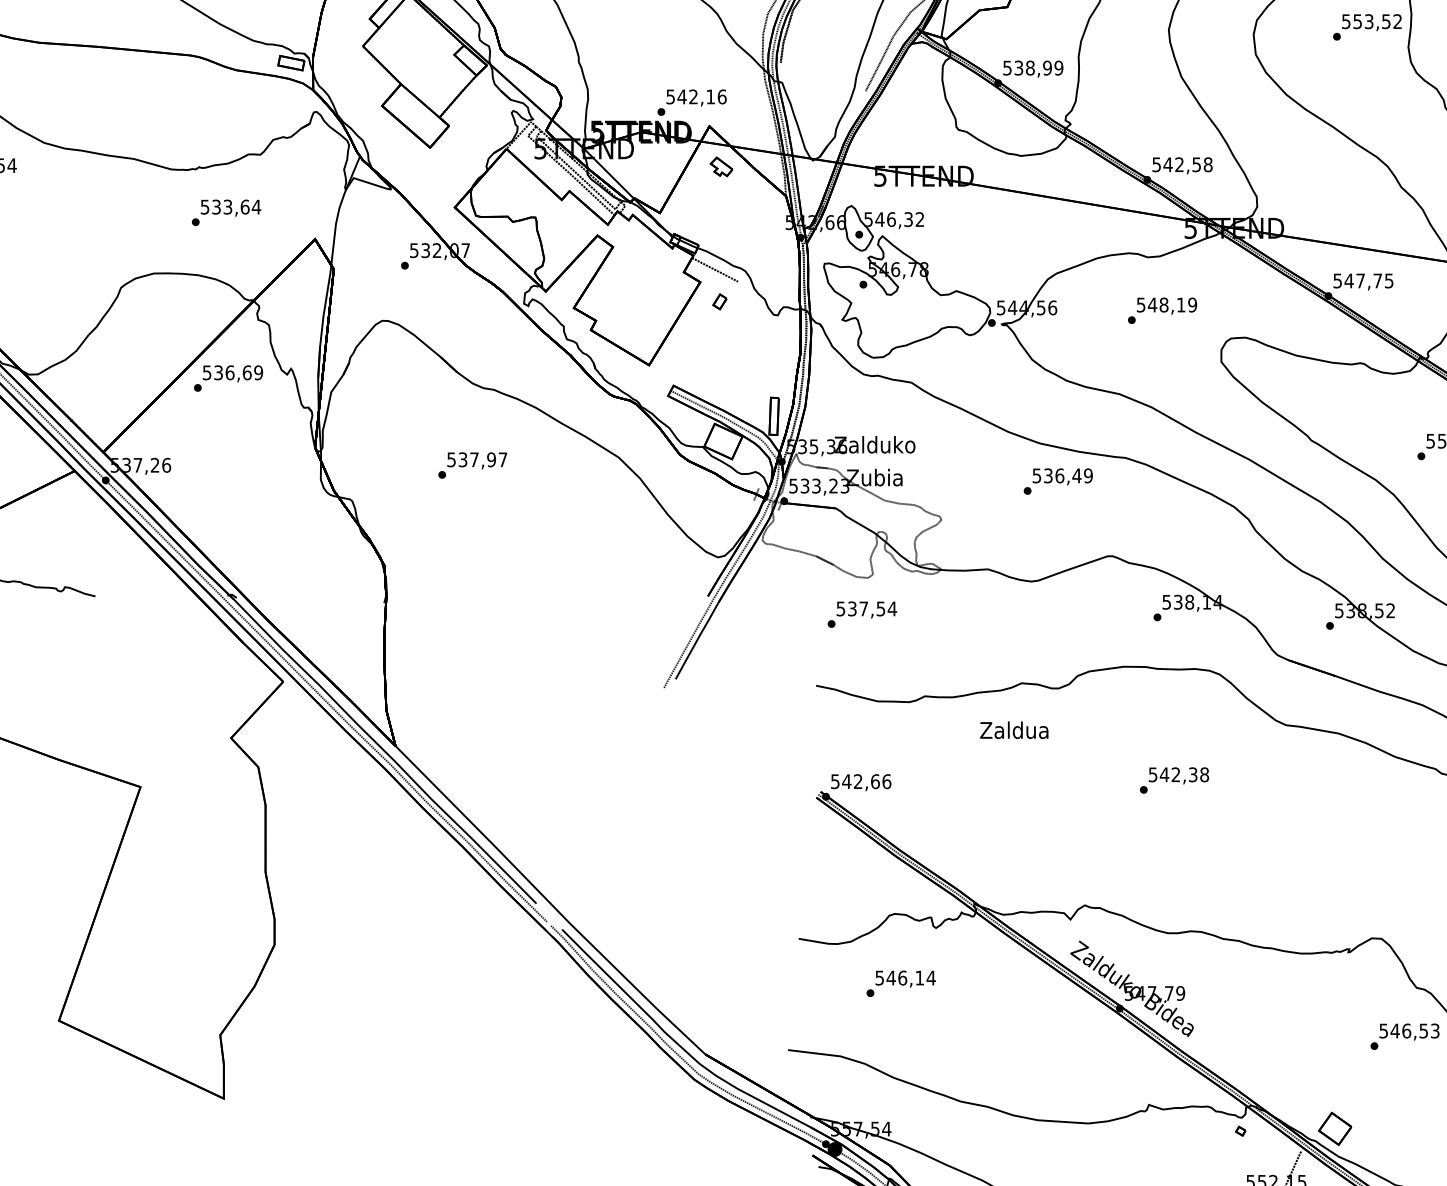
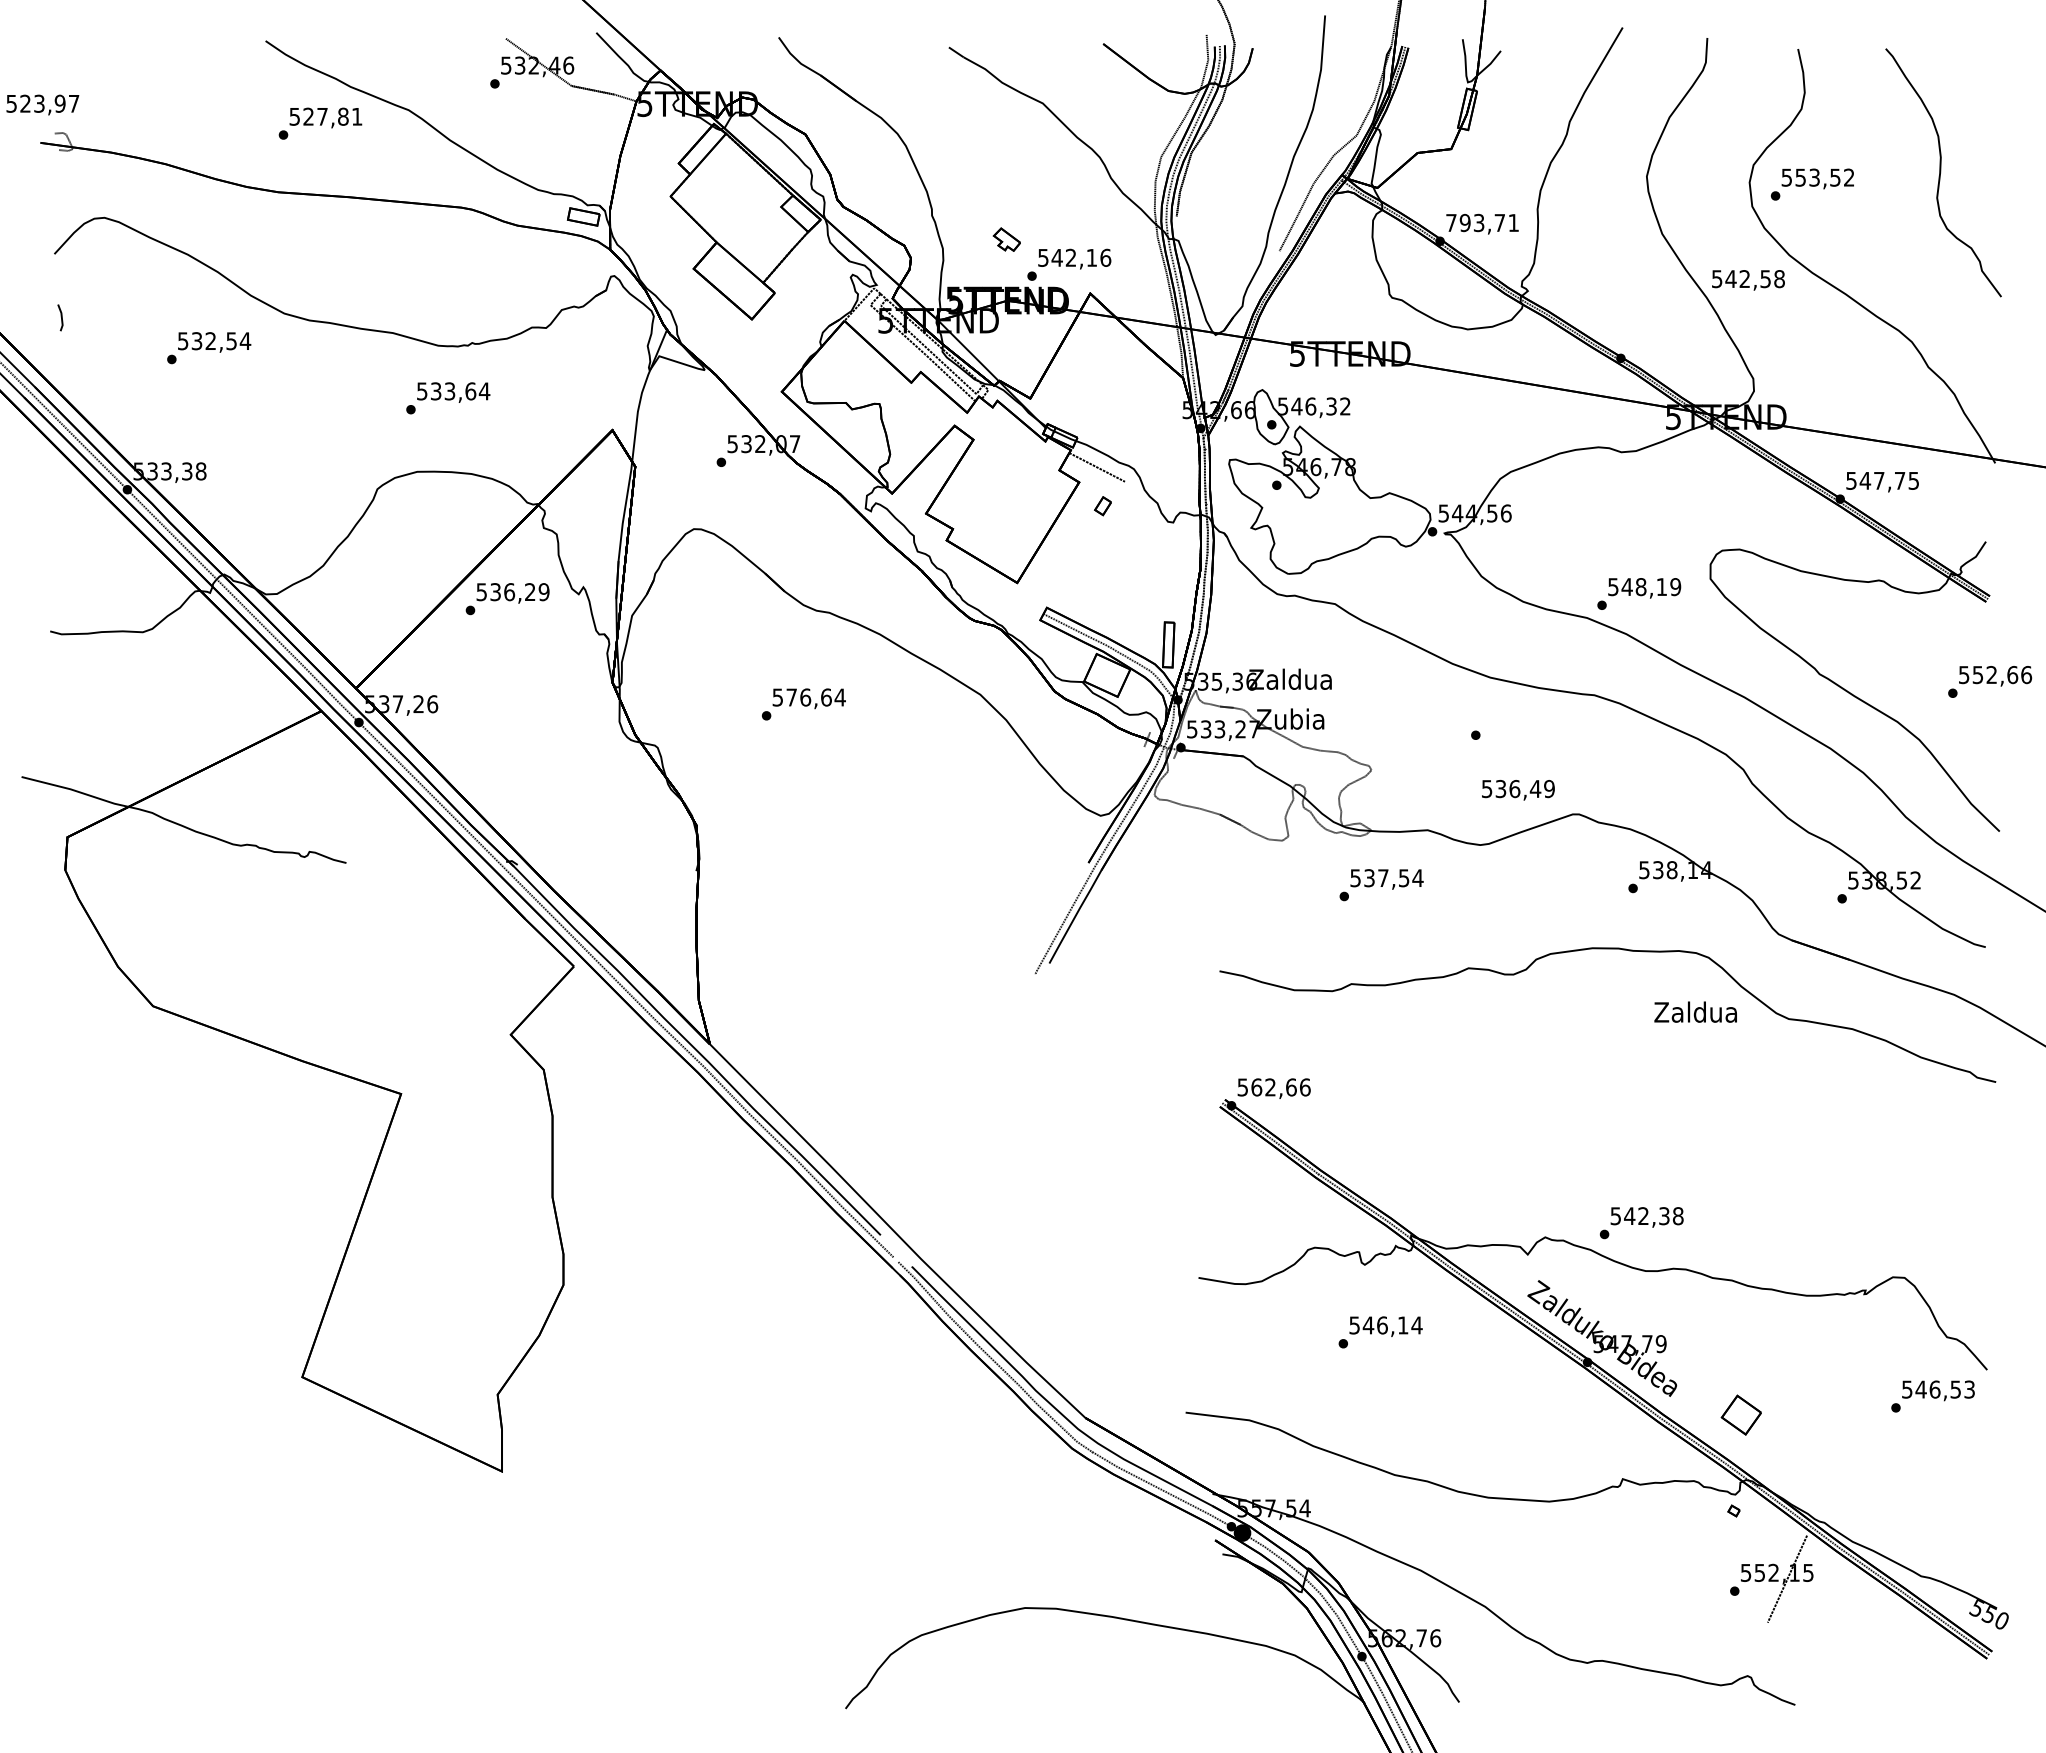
text: (1367, 27) -> (1812, 184), moved
text: (1033, 67) -> (1482, 222), 538,99 -> 793,71
text: (1182, 165) -> (1748, 280), moved
part: (721, 166) -> (1006, 239), moved
text: (226, 212) -> (448, 398), moved
text: (1162, 310) -> (1639, 593), moved
text: (247, 373) -> (530, 592), 536,69 -> 536,29
text: (874, 444) -> (1290, 678), Zalduko -> Zaldua
text: (482, 459) -> (815, 697), 537,97 -> 576,64
text: (1062, 477) -> (1518, 790), moved
text: (844, 486) -> (1254, 729), 533,23 -> 533,27
text: (862, 614) -> (1381, 885), moved
text: (1014, 729) -> (1695, 1011), moved
text: (1174, 780) -> (1641, 1223), moved
text: (846, 781) -> (1256, 1087), 542,66 -> 562,66
text: (901, 983) -> (1380, 1332), moved
part: (1334, 1128) -> (1740, 1414), moved

